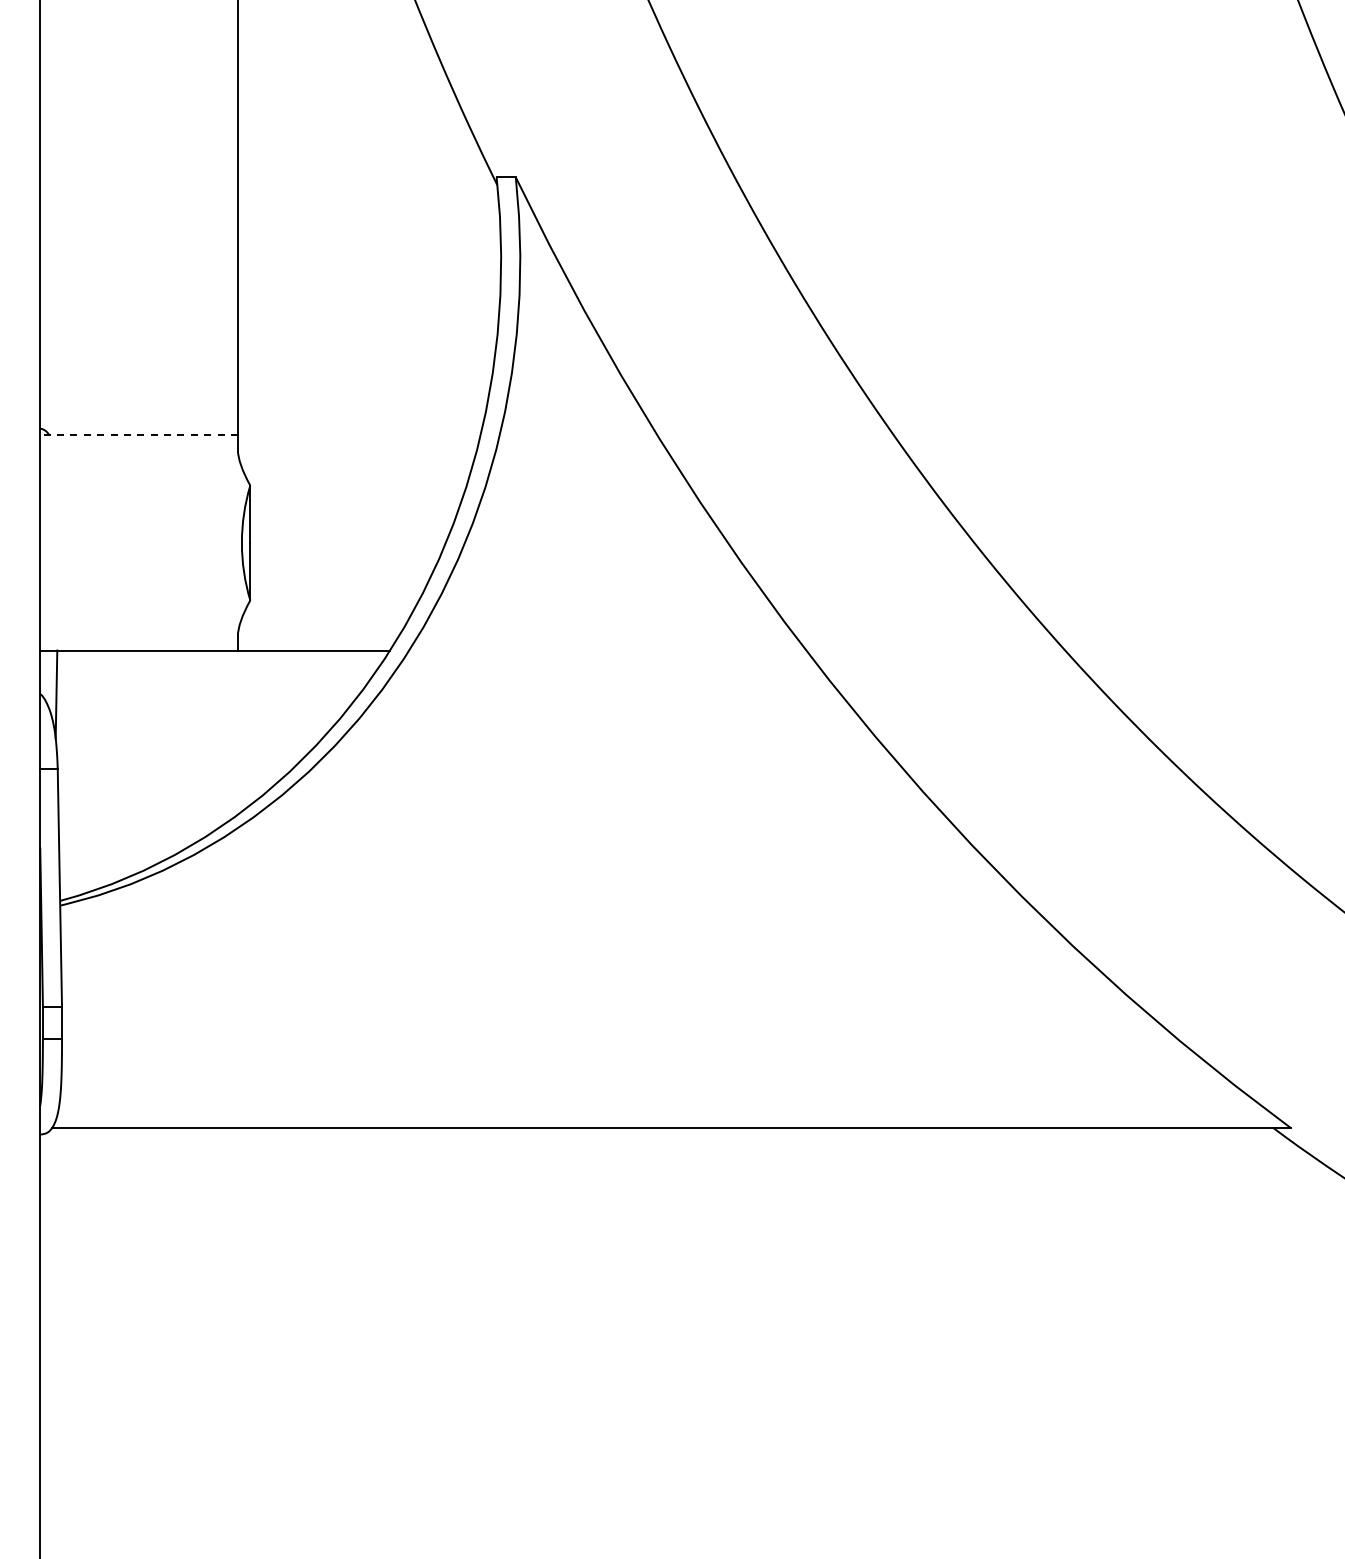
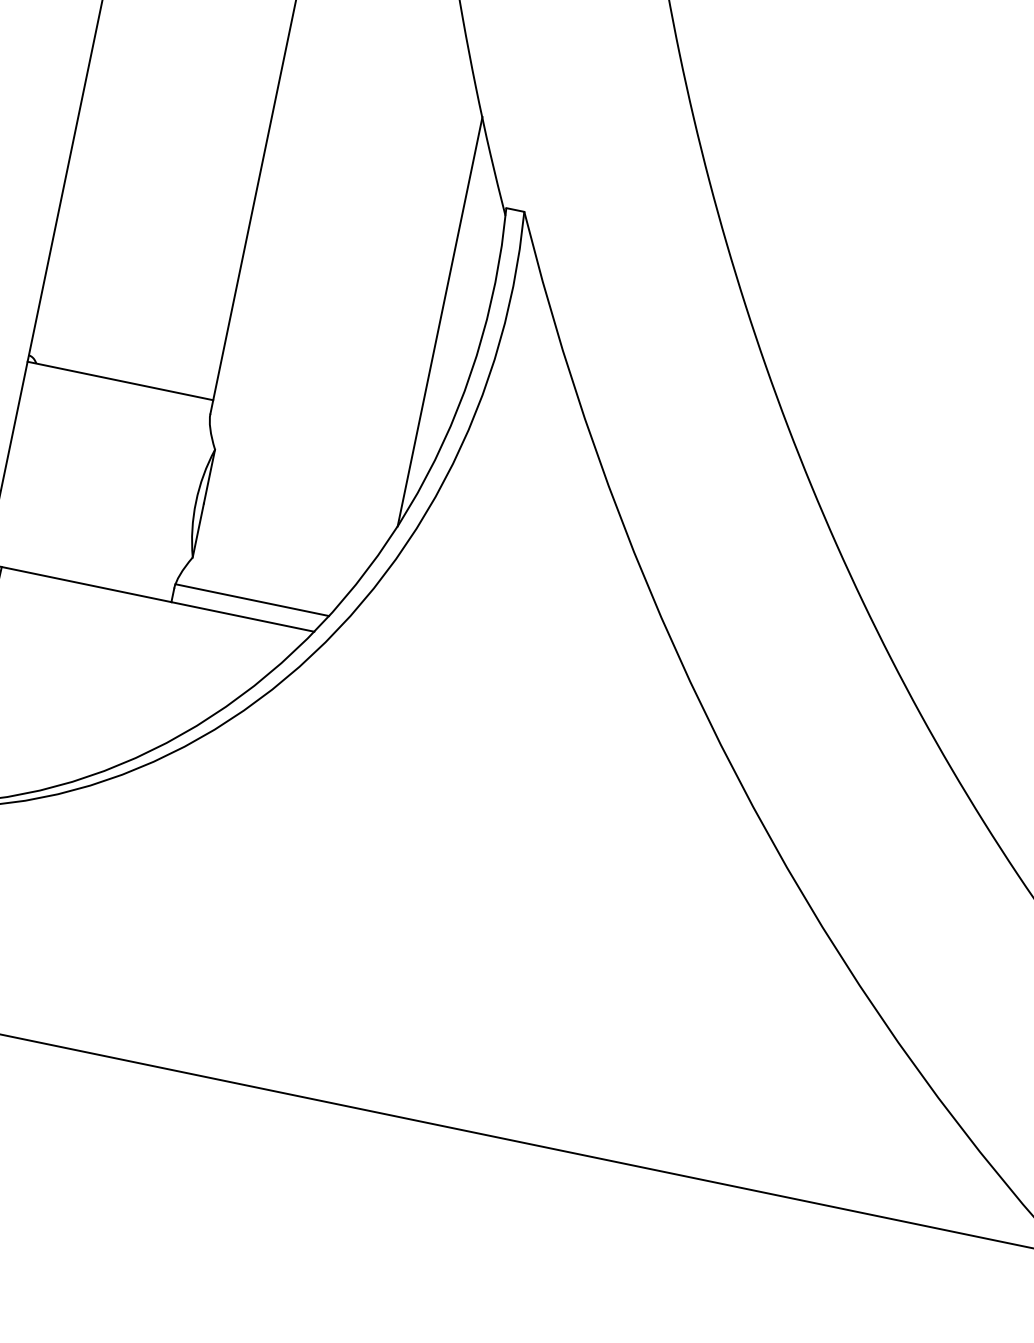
line: (453, 307) -> (440, 321), added
line: (139, 435) -> (120, 381), dashed -> solid
line: (319, 631) -> (251, 600), added

